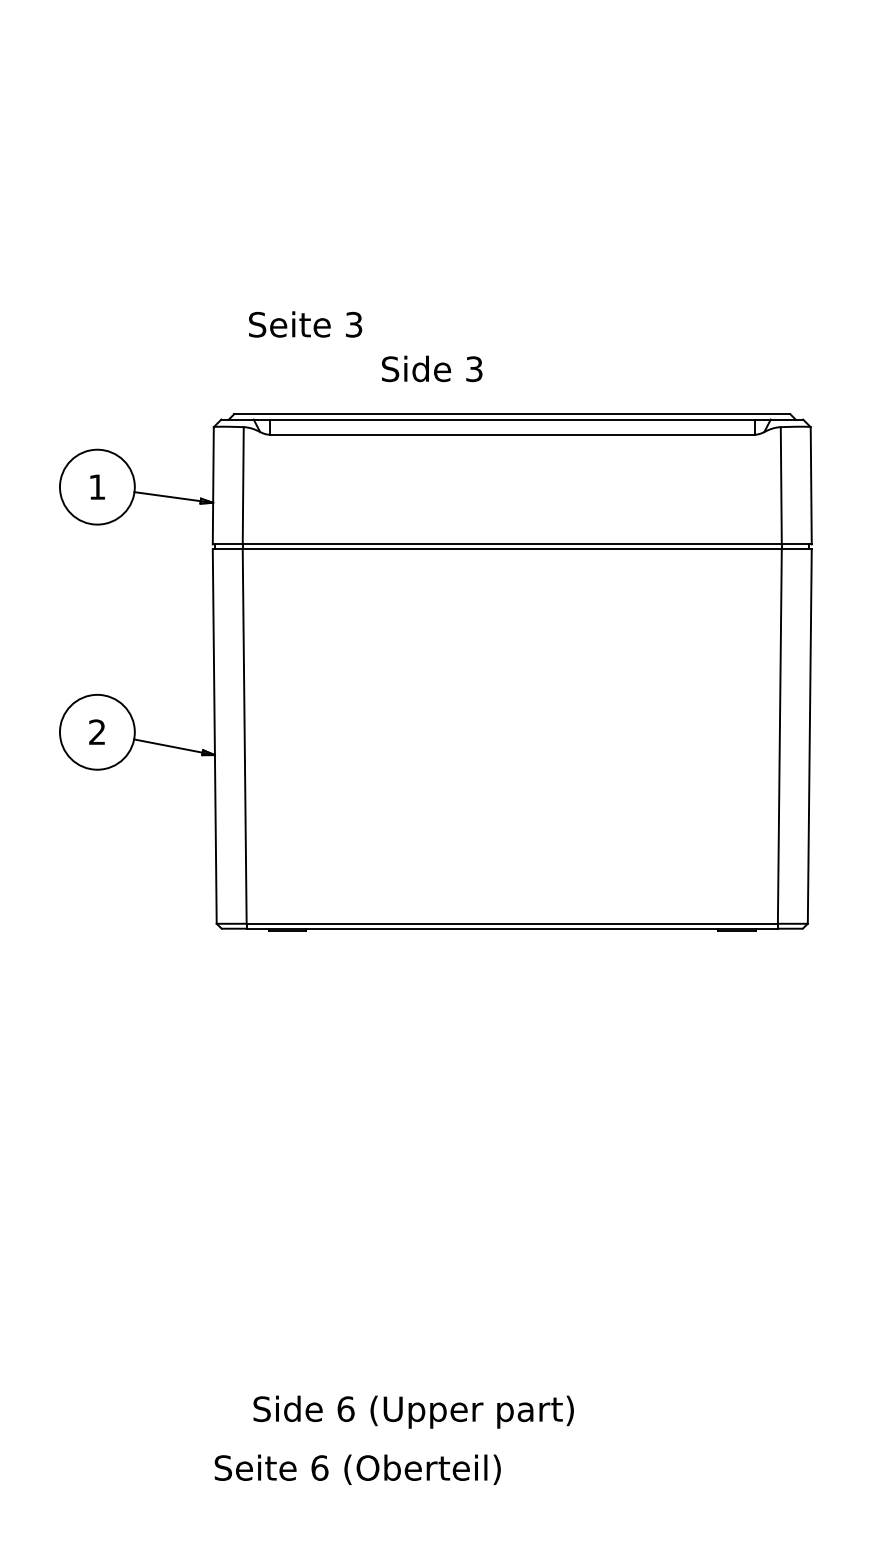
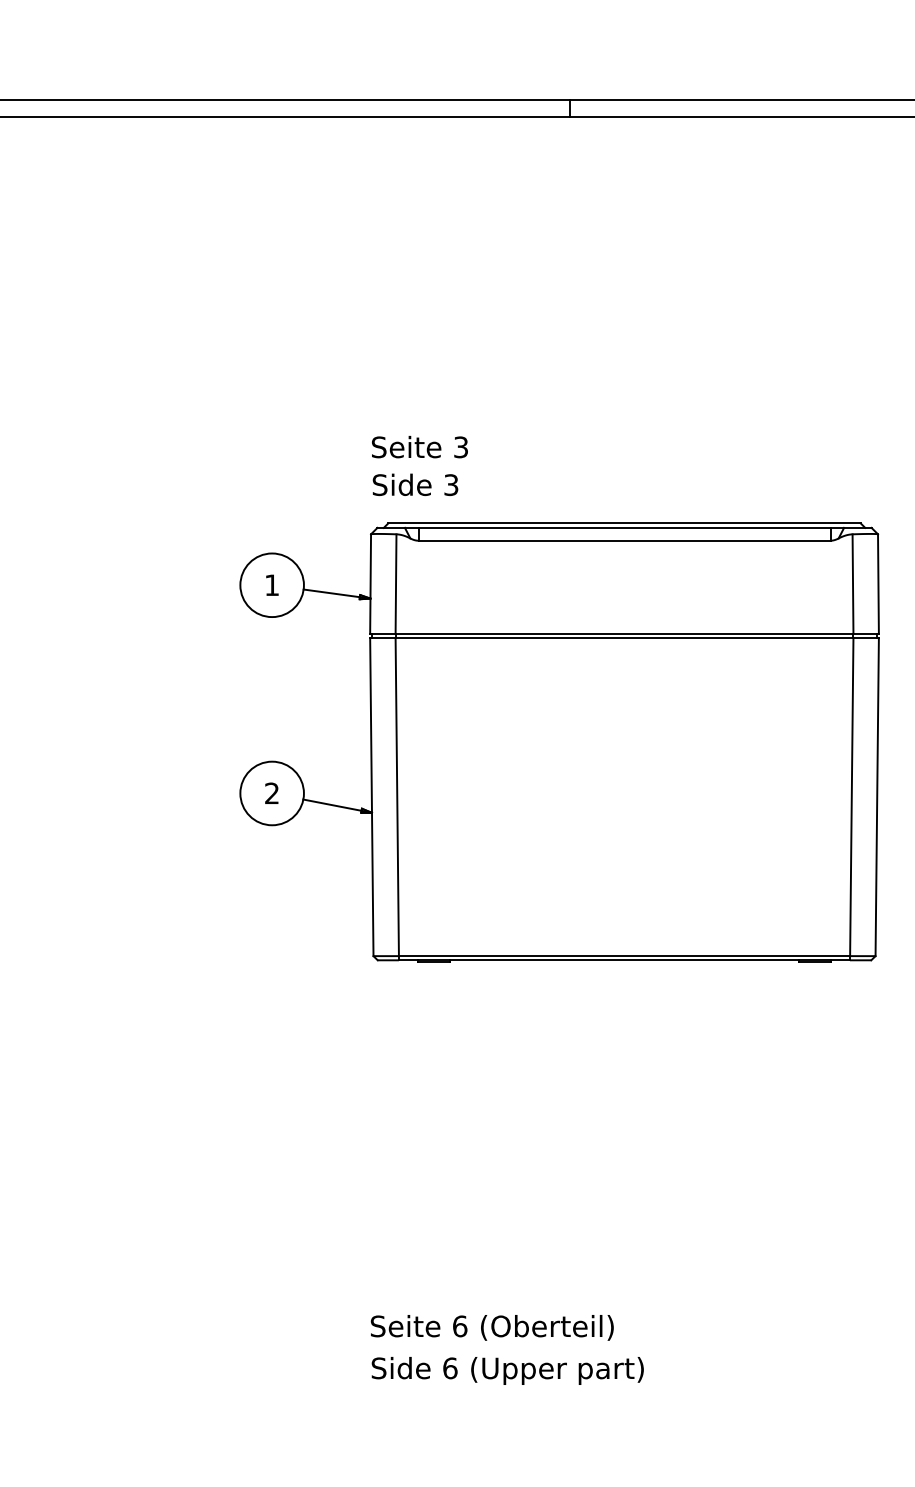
text: (305, 324) -> (419, 447), moved
text: (432, 368) -> (415, 484), moved
text: (413, 1411) -> (507, 1370), moved
text: (356, 1469) -> (491, 1327), moved

